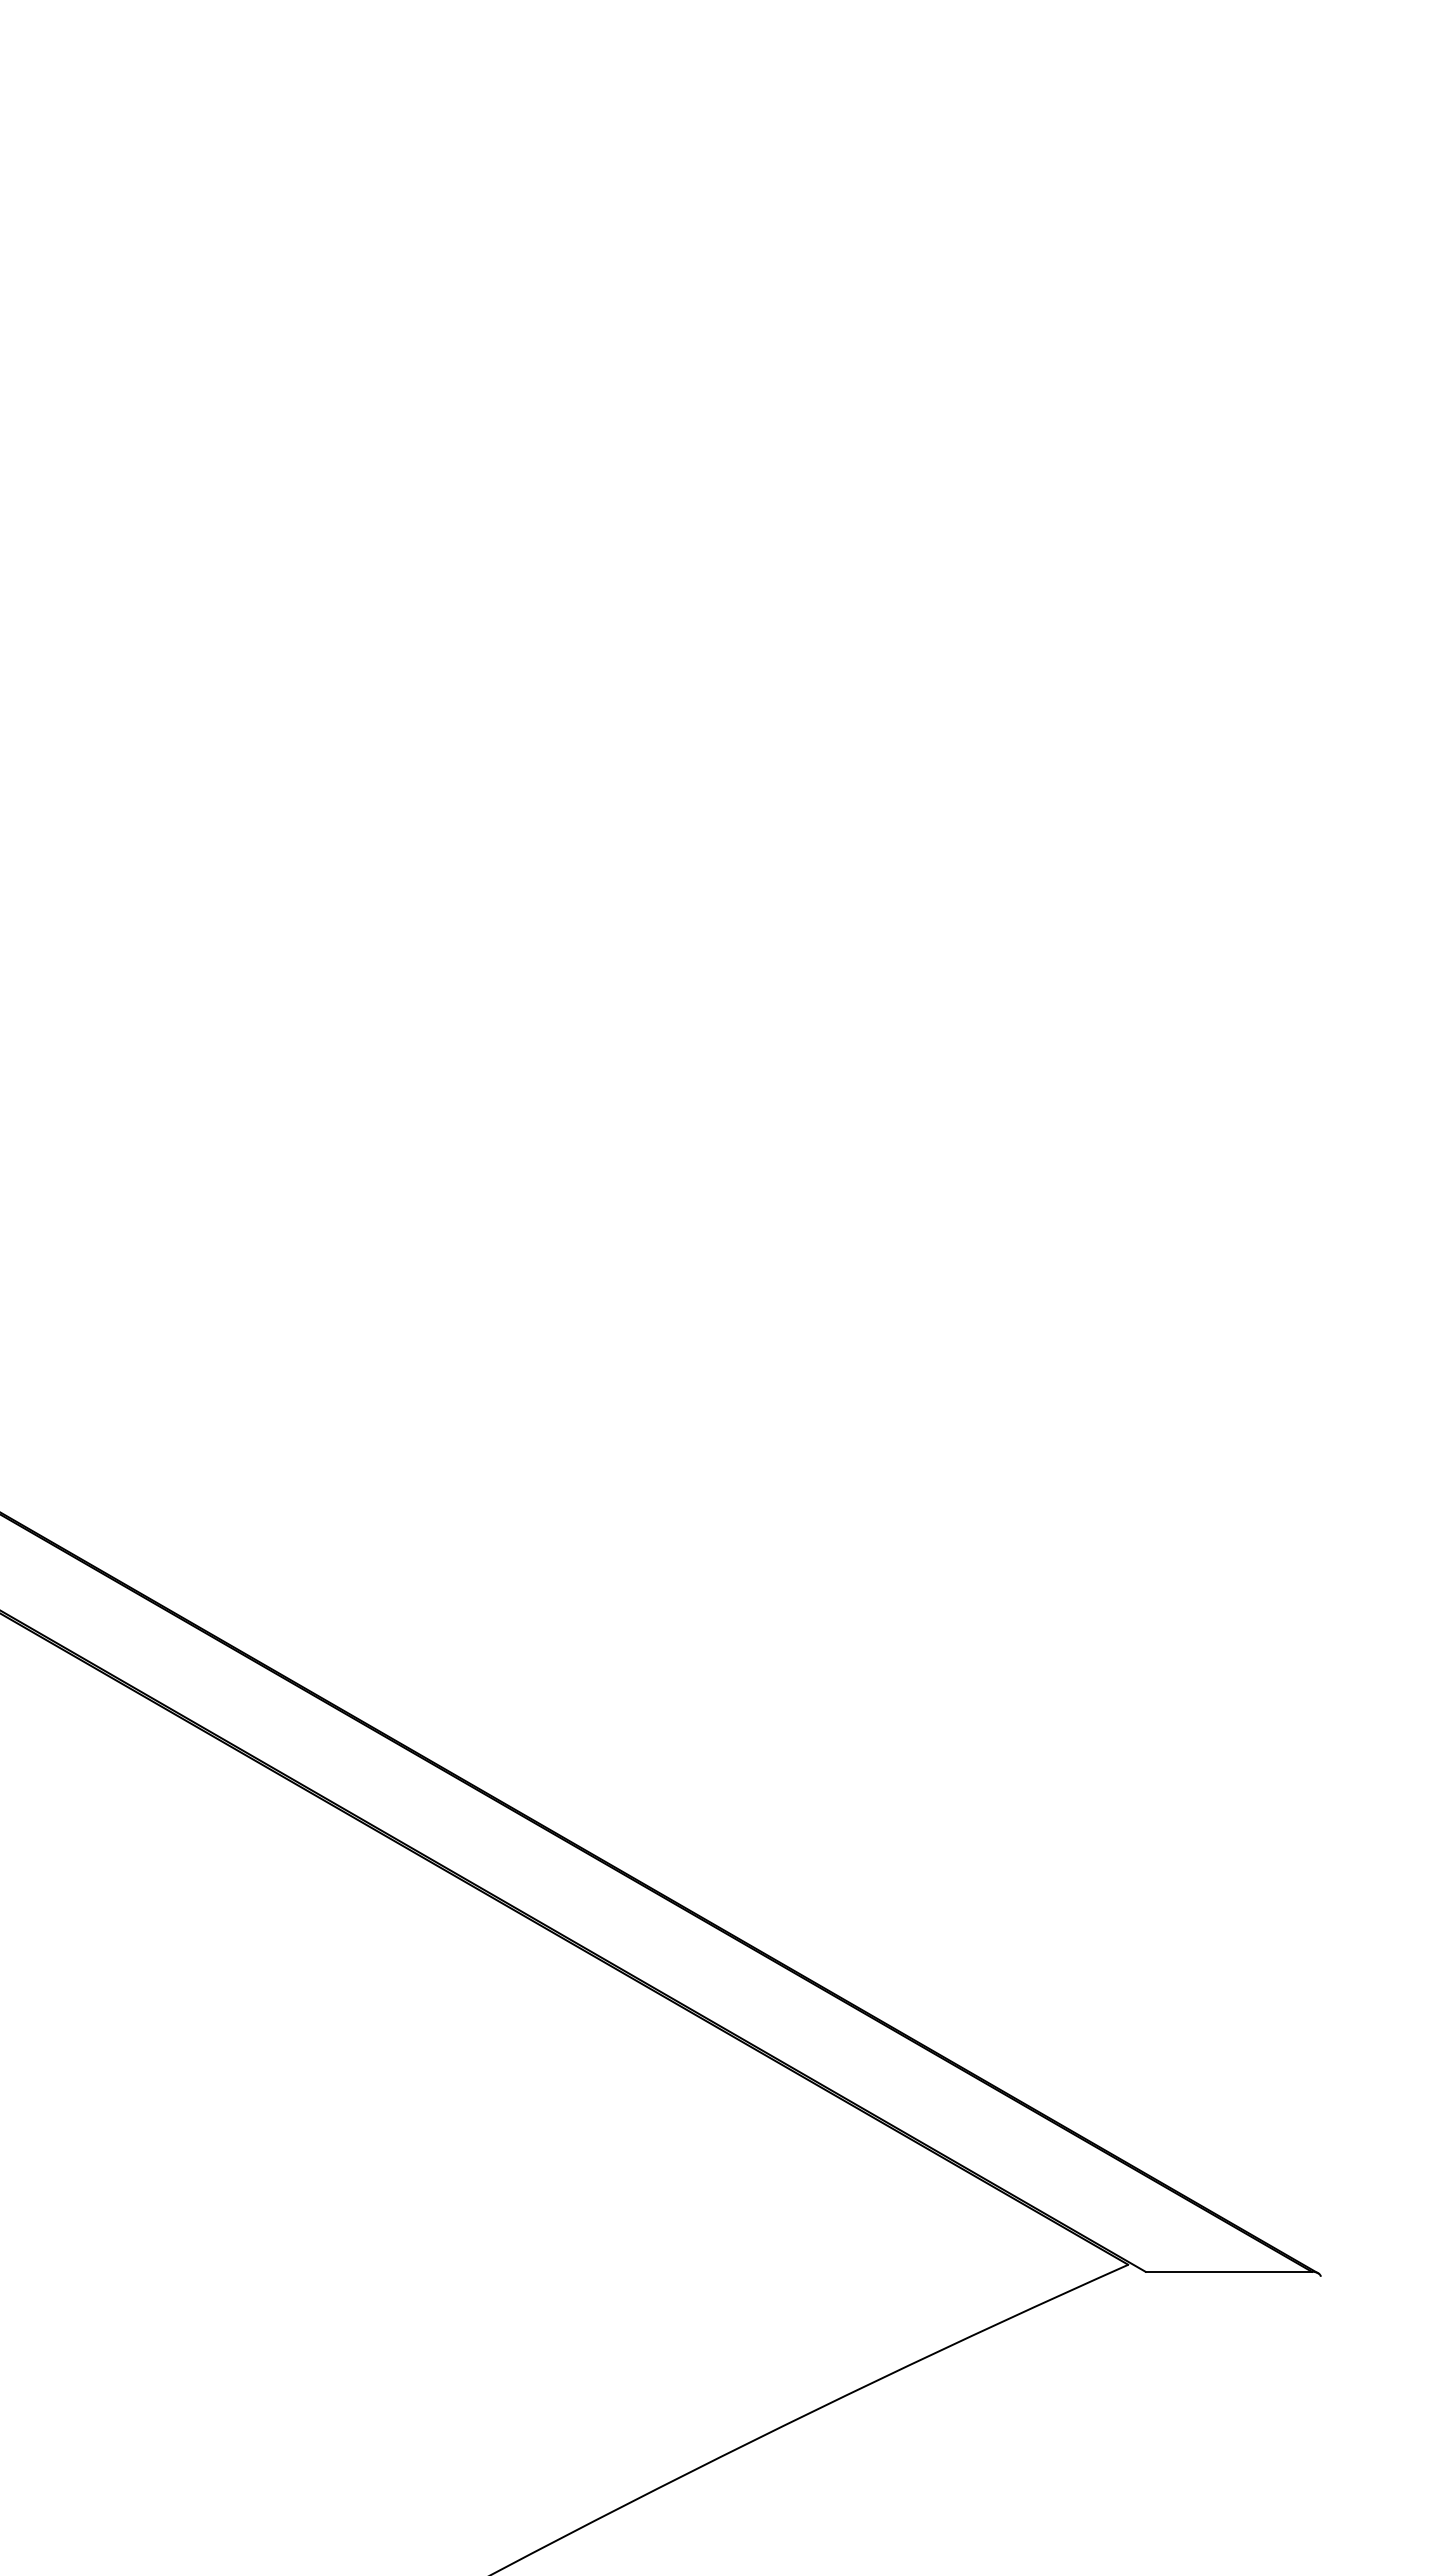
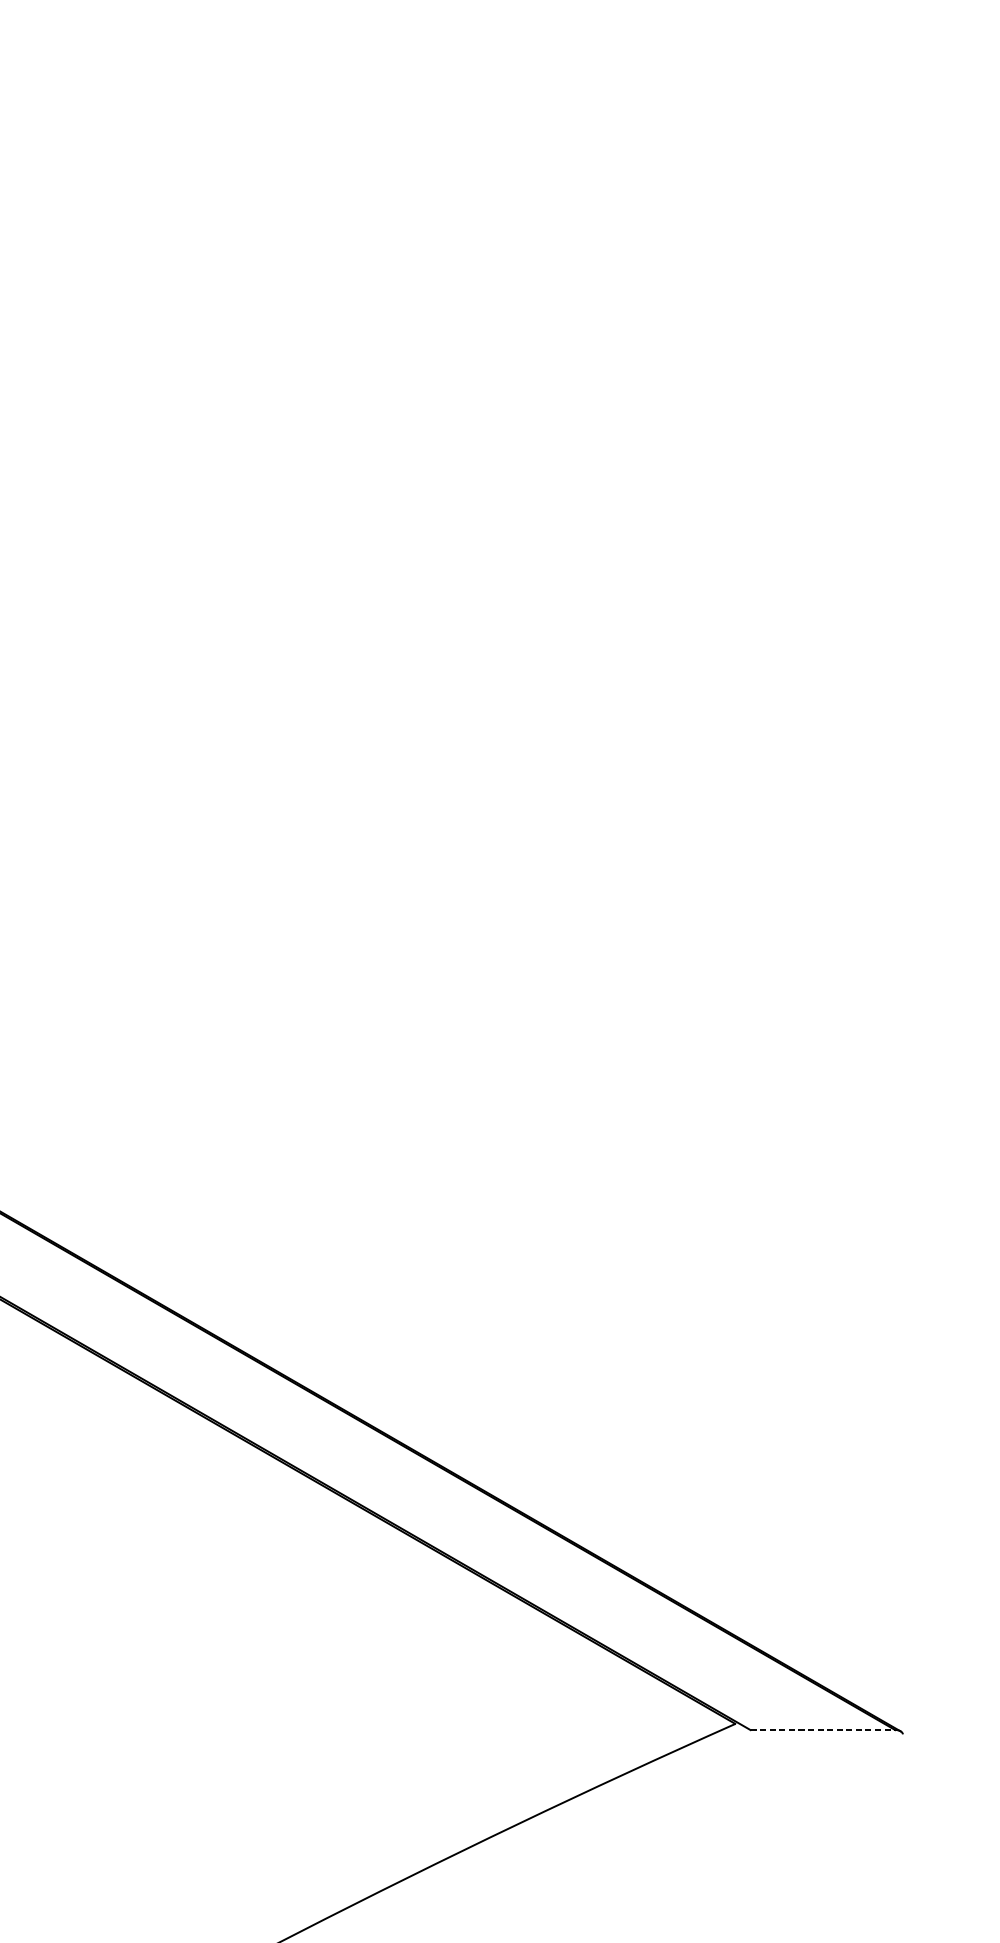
line: (1229, 2271) -> (823, 1729), solid -> dashed

